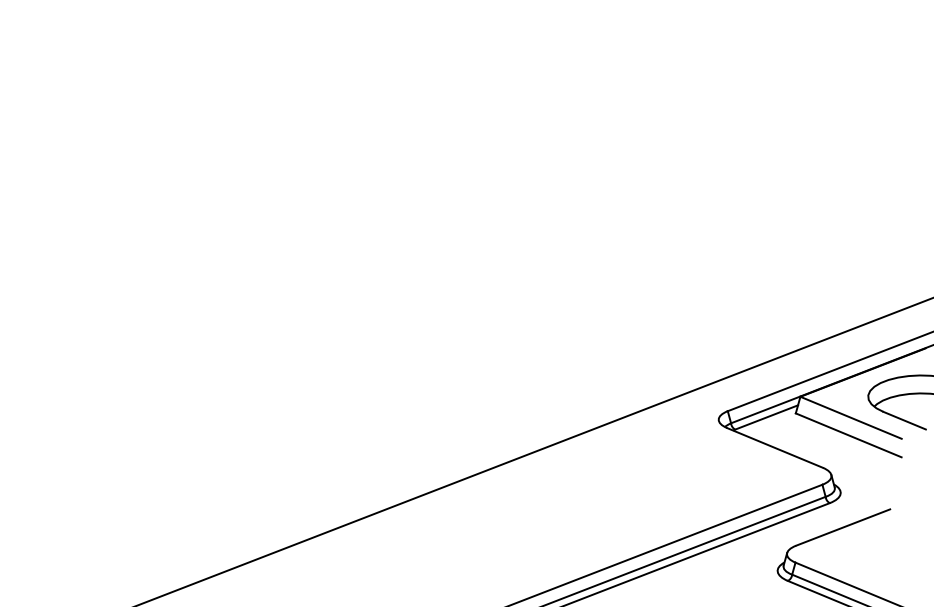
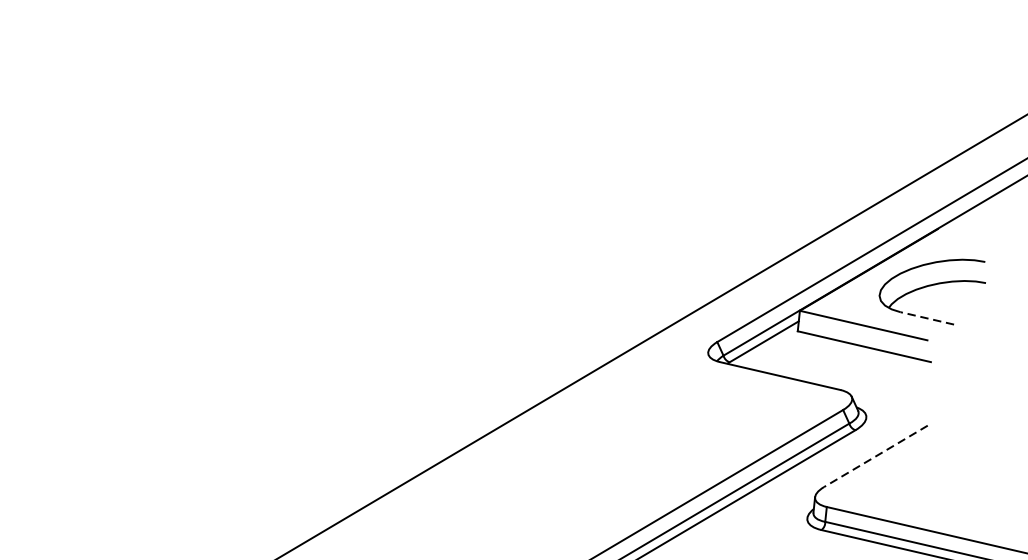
line: (904, 420) -> (927, 318), solid -> dashed
line: (842, 527) -> (875, 456), solid -> dashed

